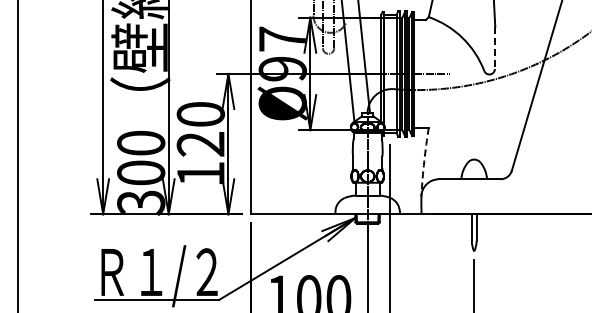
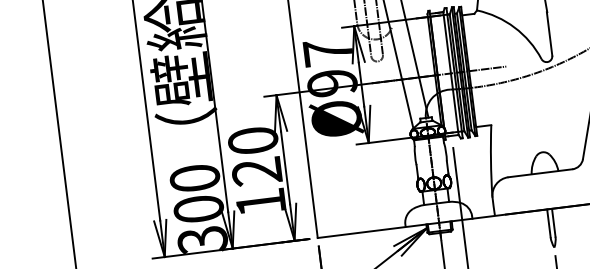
line: (494, 48) -> (549, 34), dashed -> solid
arc: (424, 161) -> (491, 160), dashed -> solid

